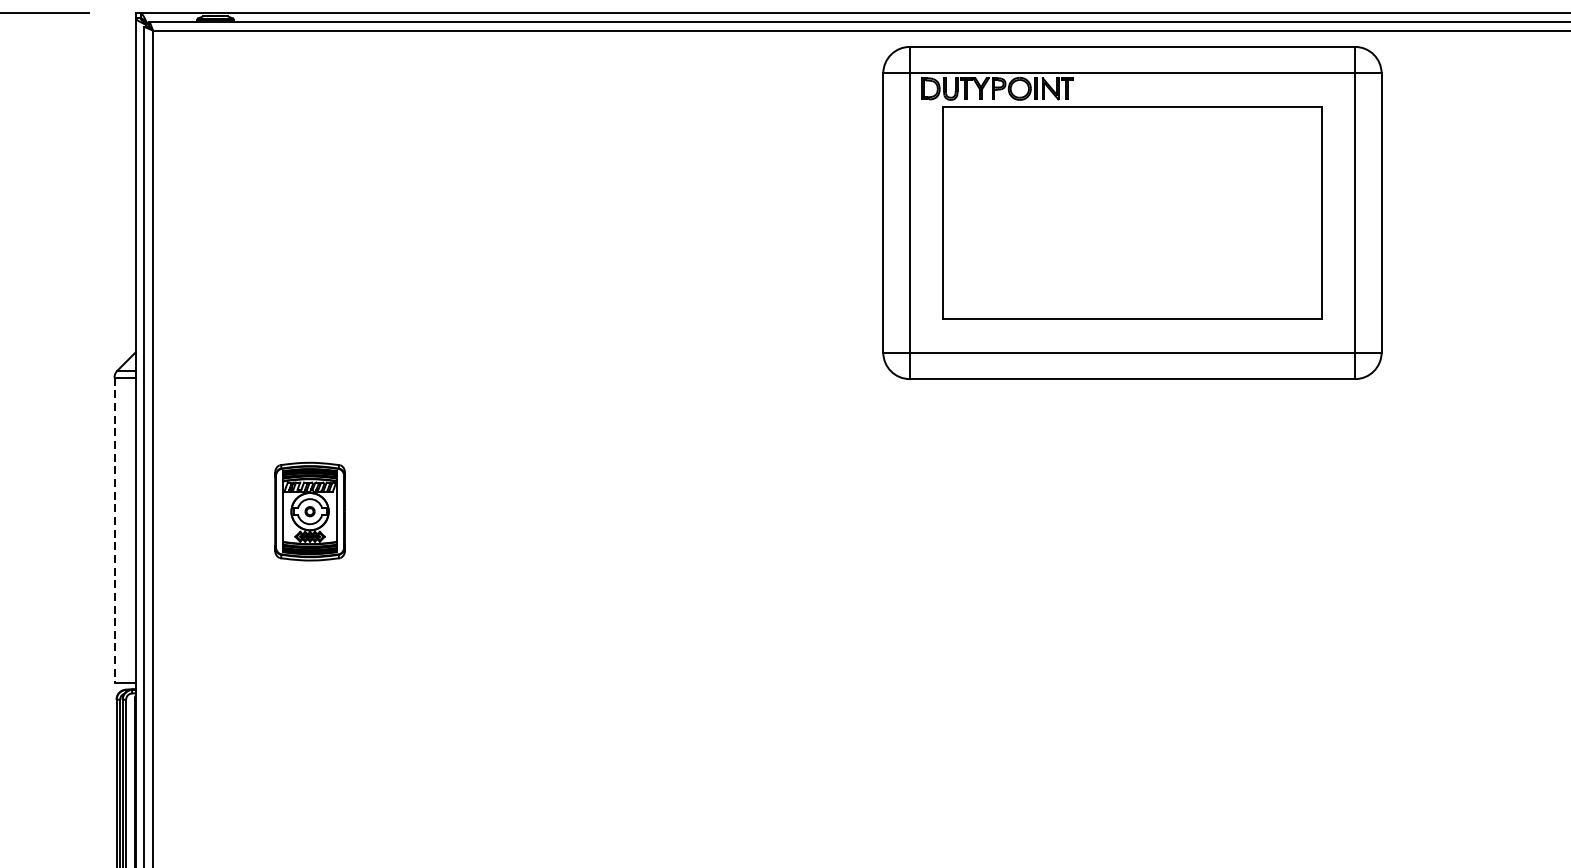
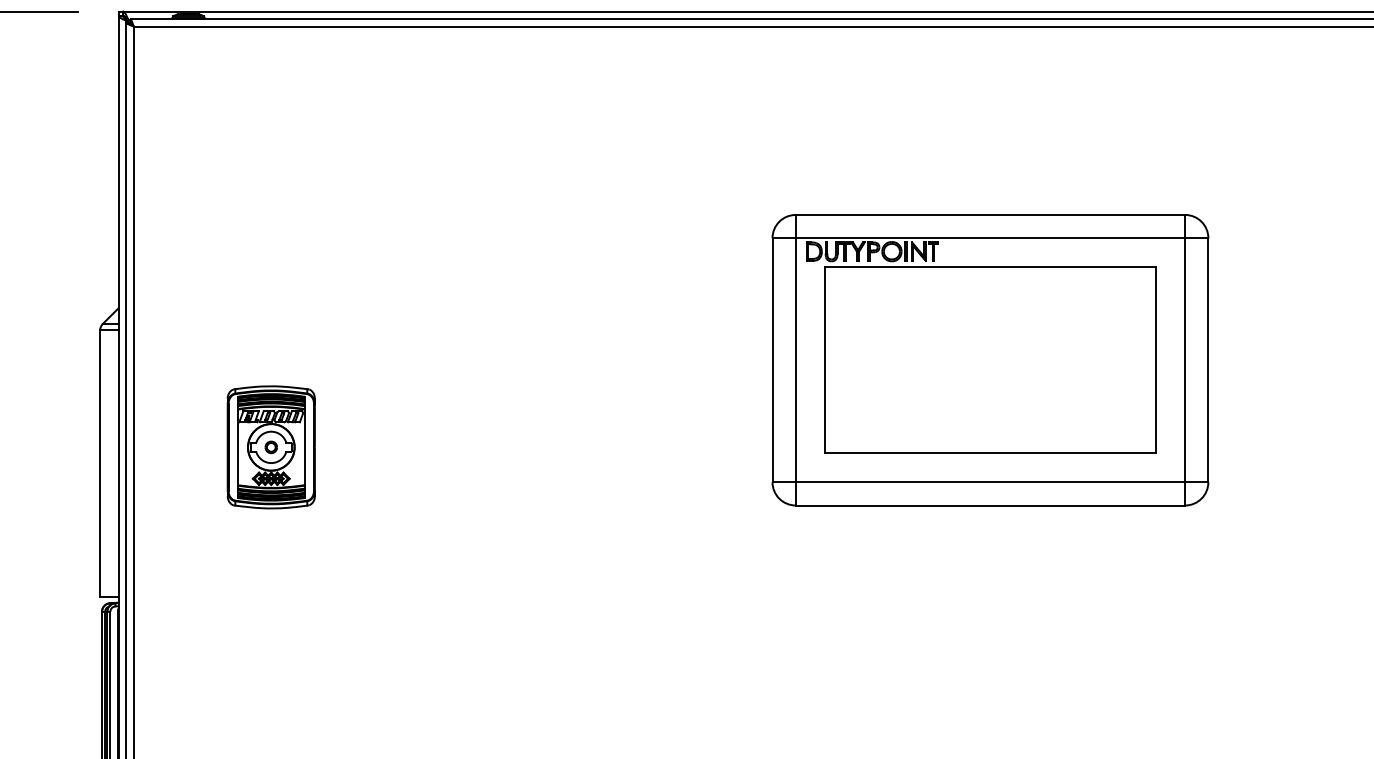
part: (1132, 213) -> (990, 360), moved
part: (309, 511) -> (270, 447), size x1.43
line: (114, 531) -> (100, 464), dashed -> solid

